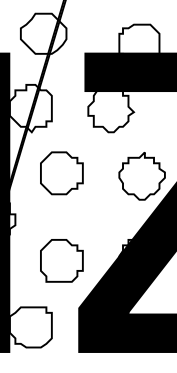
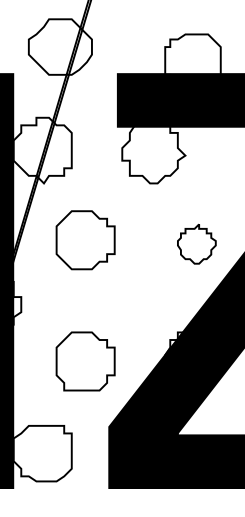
part: (141, 175) -> (196, 243), size x0.6

